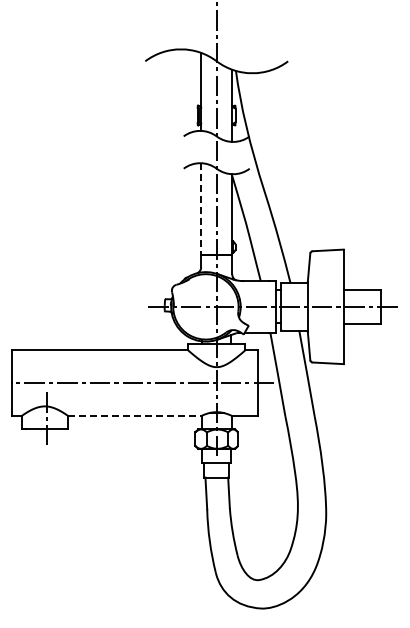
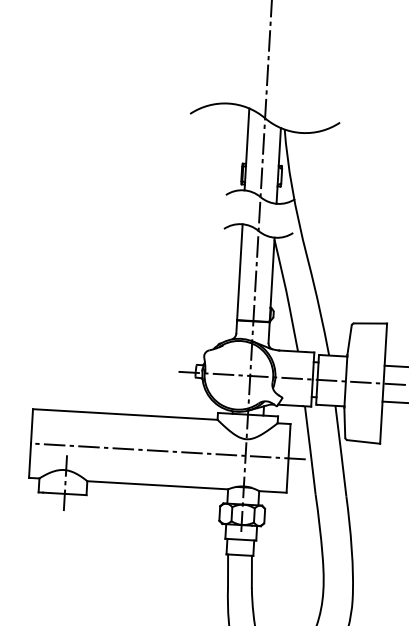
line: (201, 209) -> (240, 272), dashed -> solid
line: (135, 415) -> (158, 485), dashed -> solid

